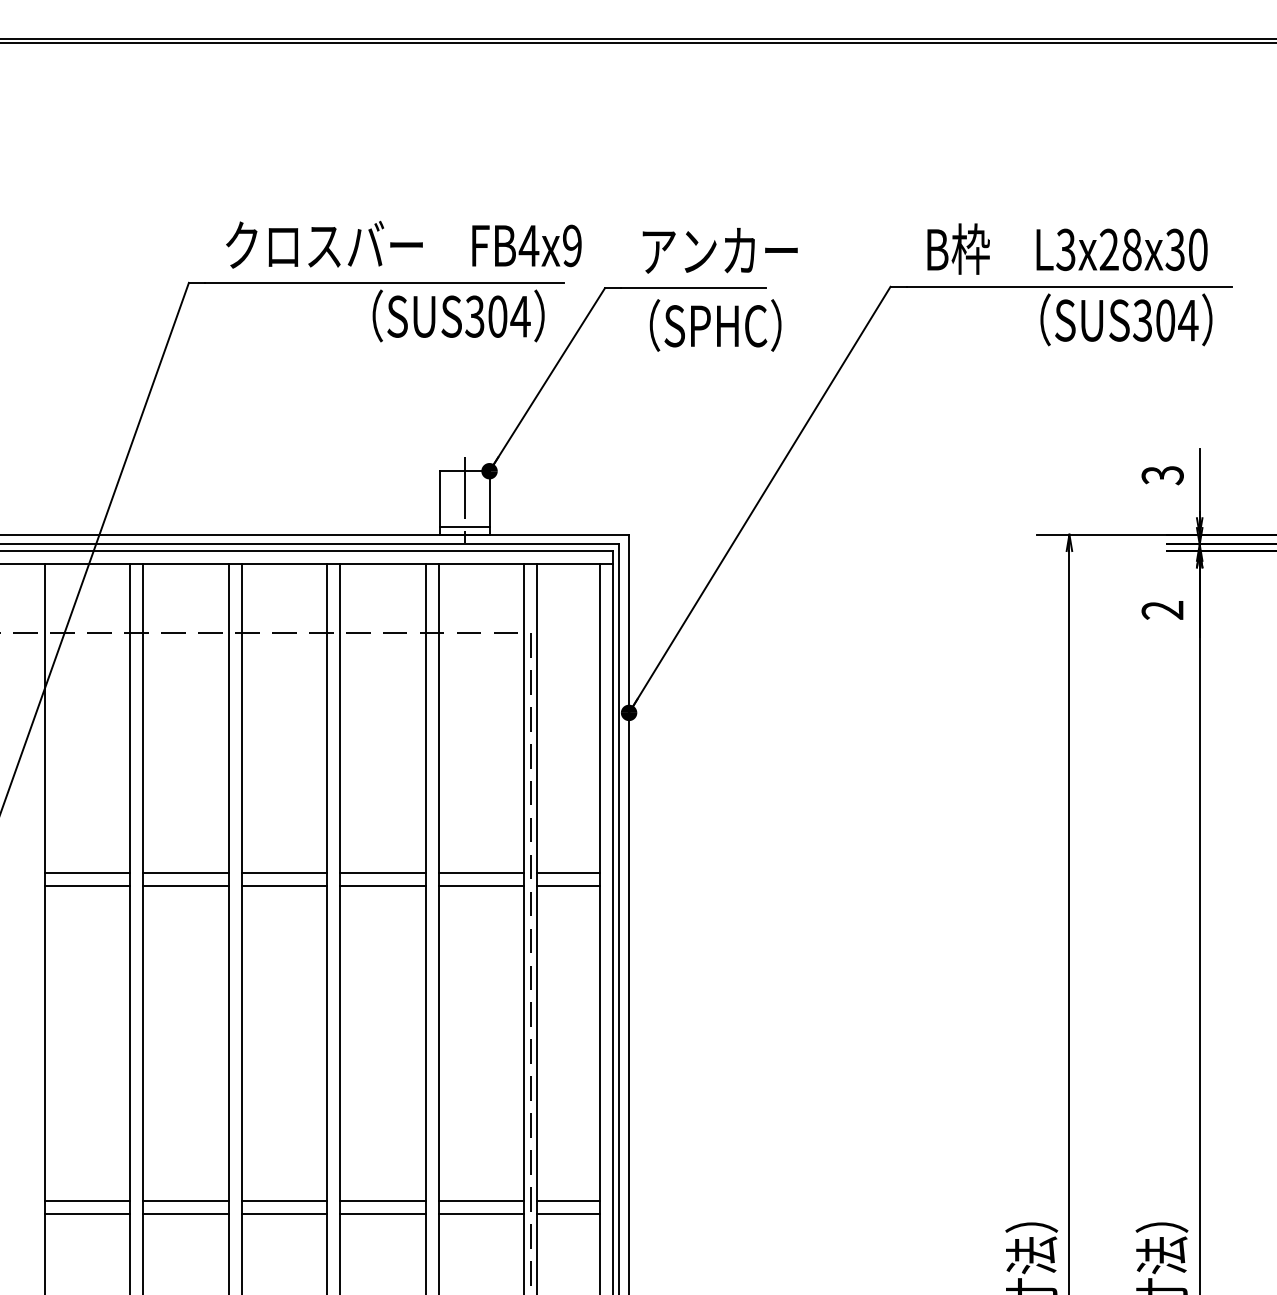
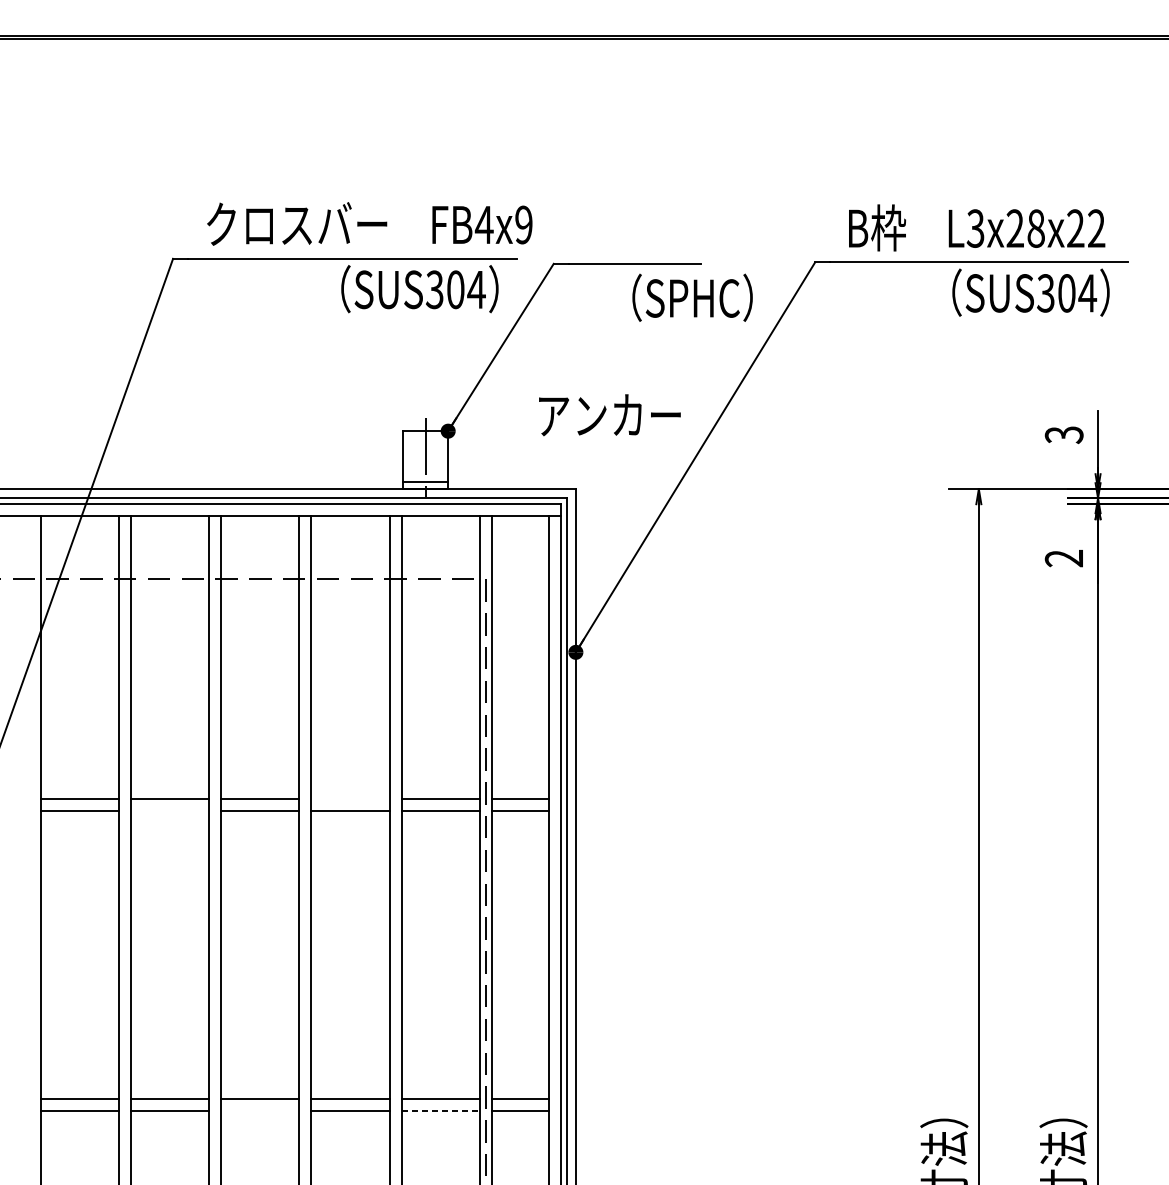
text: (1186, 249) -> (1085, 228), L3x28x30 -> L3x28x22
text: (719, 250) -> (609, 414), moved
text: (715, 325) -> (692, 297), moved
line: (382, 872) -> (350, 798), removed
line: (185, 885) -> (169, 810), removed
line: (284, 1214) -> (260, 1111), removed
line: (481, 1214) -> (440, 1111), solid -> dashed

